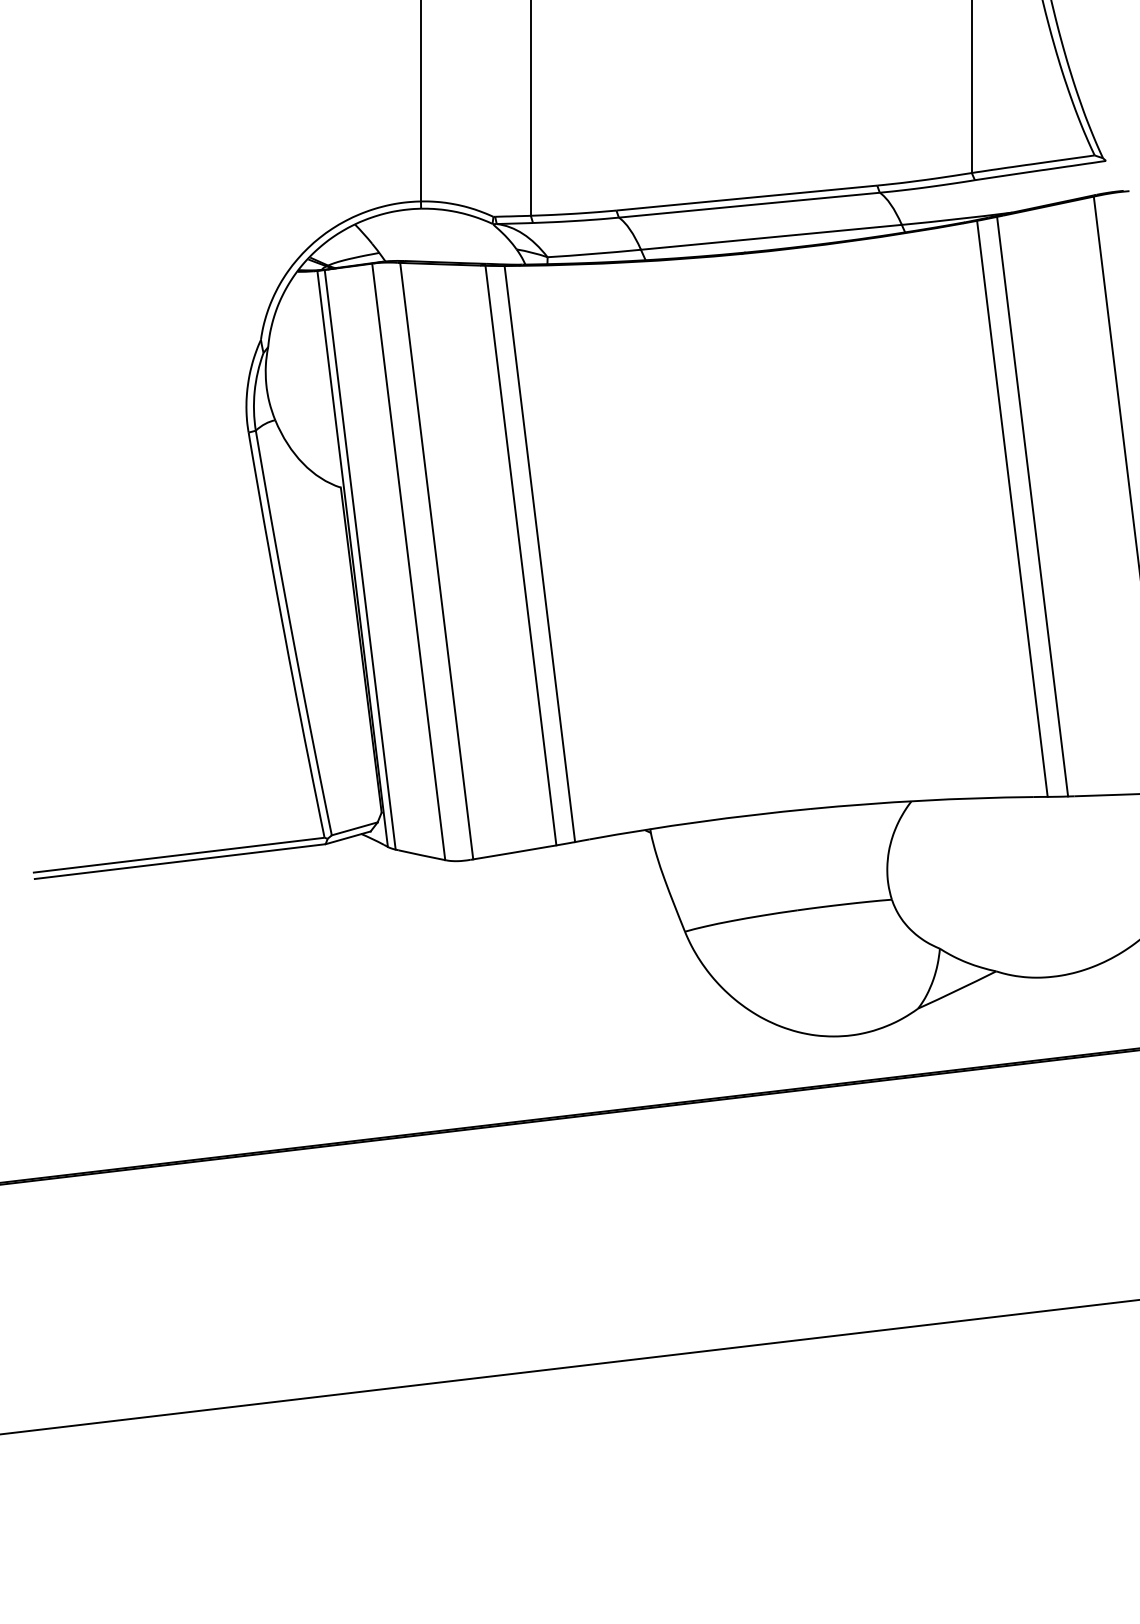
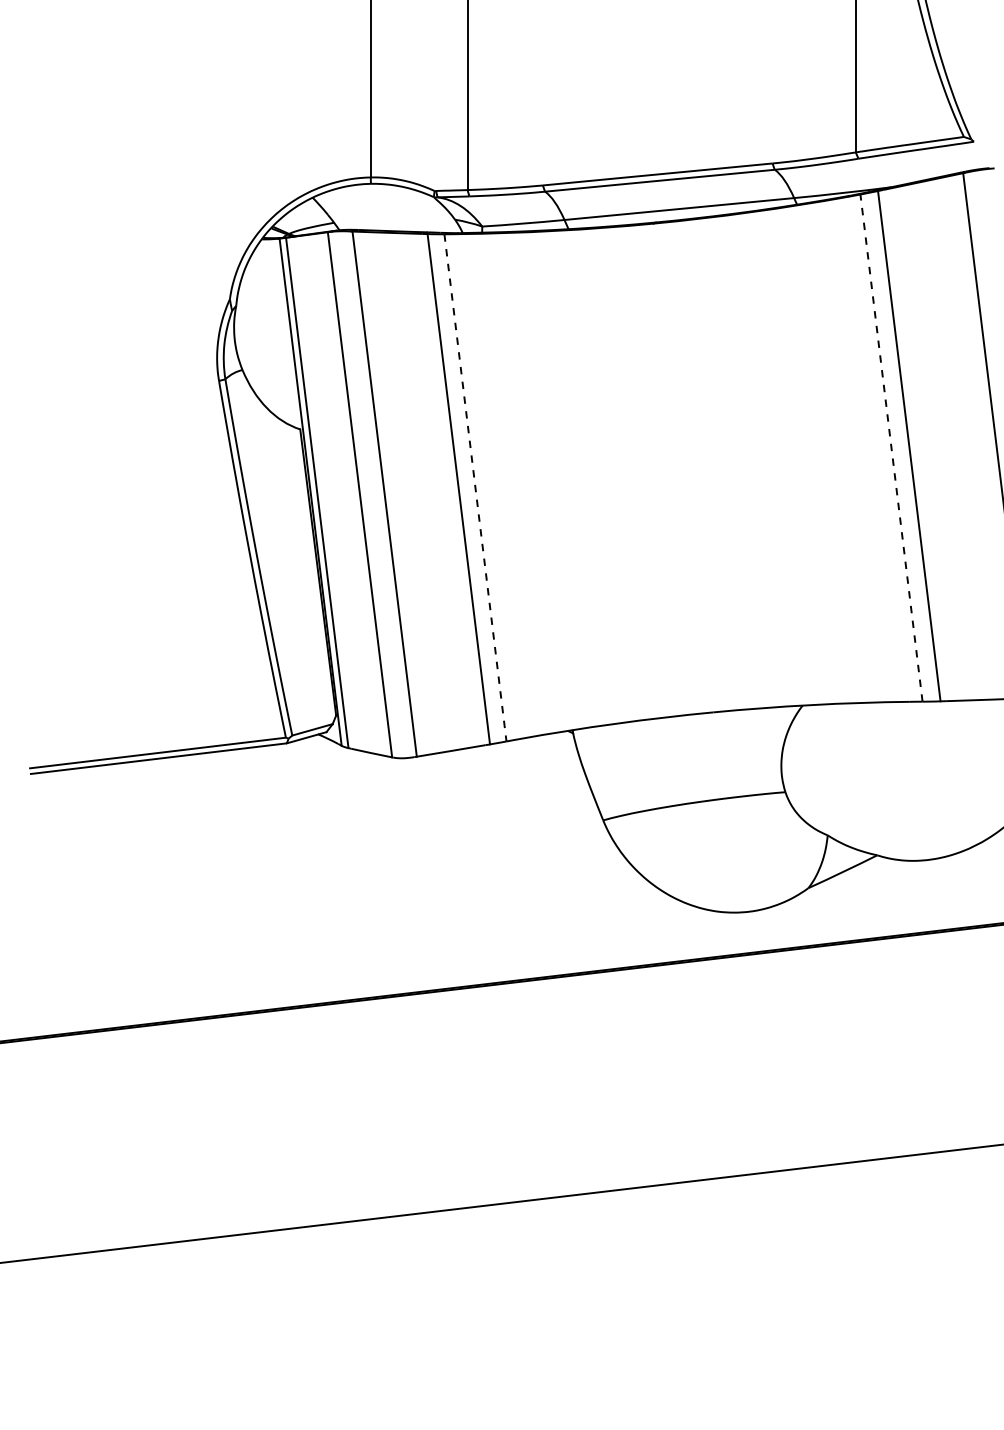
line: (1012, 508) -> (891, 447), solid -> dashed
line: (539, 554) -> (475, 488), solid -> dashed

